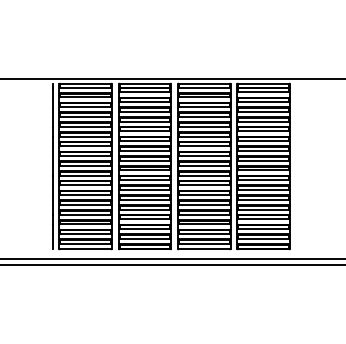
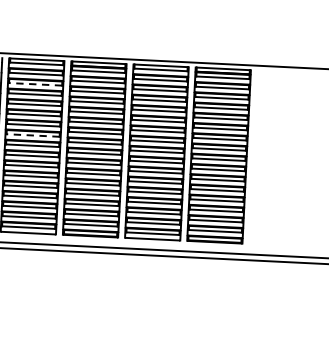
line: (85, 107) -> (35, 84), solid -> dashed
line: (85, 156) -> (32, 135), solid -> dashed

